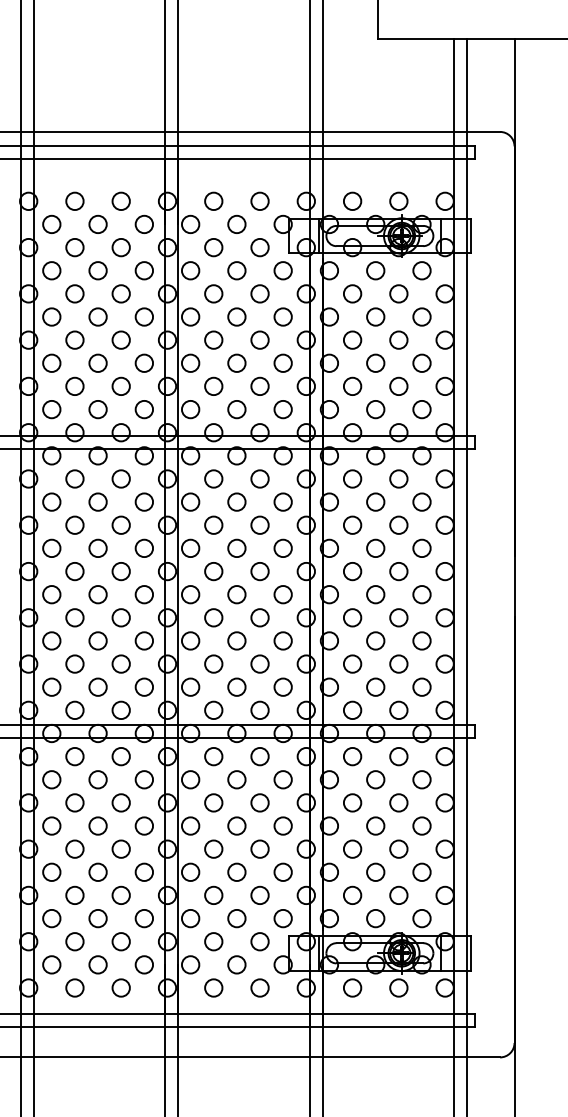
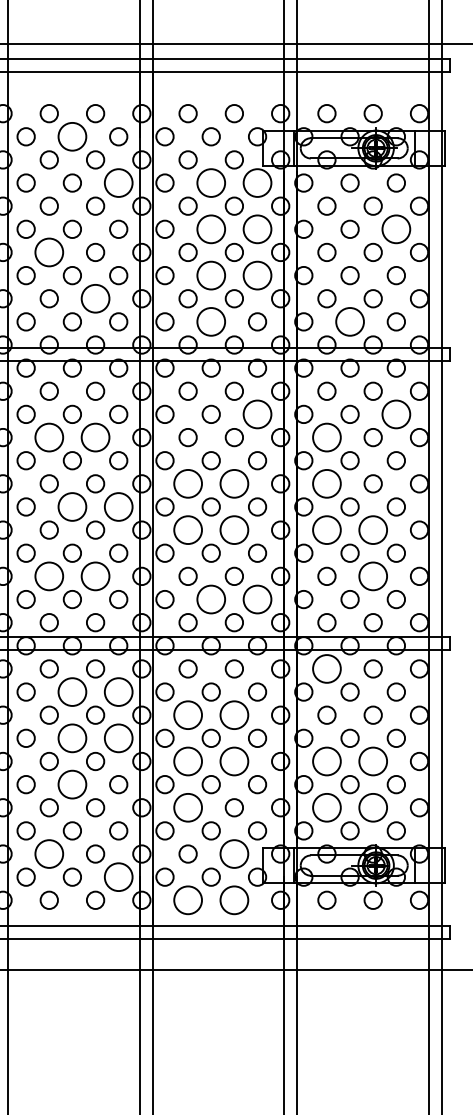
circle: (97, 224) -> (71, 136), size x1.6
circle: (144, 270) -> (118, 182), size x1.6
circle: (236, 270) -> (210, 182), size x1.6
circle: (282, 270) -> (256, 182), size x1.6
circle: (236, 316) -> (210, 228), size x1.6
circle: (282, 316) -> (256, 228), size x1.6
circle: (421, 316) -> (395, 228), size x1.6
circle: (74, 339) -> (48, 251), size x1.6
circle: (236, 362) -> (210, 274), size x1.6
circle: (282, 362) -> (256, 274), size x1.6
circle: (120, 386) -> (94, 298), size x1.6
circle: (236, 409) -> (210, 321), size x1.6
circle: (375, 409) -> (349, 321), size x1.6
circle: (282, 501) -> (256, 413), size x1.6
circle: (421, 501) -> (395, 413), size x1.6
circle: (74, 524) -> (48, 436), size x1.6
circle: (120, 524) -> (94, 436), size x1.6
circle: (352, 524) -> (326, 436), size x1.6
circle: (213, 571) -> (187, 483), size x1.6
circle: (259, 571) -> (233, 483), size x1.6
circle: (352, 571) -> (326, 483), size x1.6
circle: (97, 594) -> (71, 506), size x1.6
circle: (144, 594) -> (118, 506), size x1.6
circle: (213, 617) -> (187, 529), size x1.6
circle: (259, 617) -> (233, 529), size x1.6
circle: (352, 617) -> (326, 529), size x1.6
circle: (398, 617) -> (372, 529), size x1.6
circle: (74, 663) -> (48, 575), size x1.6
circle: (120, 663) -> (94, 575), size x1.6
circle: (398, 663) -> (372, 575), size x1.6
circle: (236, 686) -> (210, 598), size x1.6
circle: (282, 686) -> (256, 598), size x1.6
circle: (352, 756) -> (326, 668), size x1.6
circle: (97, 779) -> (71, 691), size x1.6
circle: (144, 779) -> (118, 691), size x1.6
circle: (213, 802) -> (187, 714), size x1.6
circle: (259, 802) -> (233, 714), size x1.6
circle: (97, 825) -> (71, 737), size x1.6
circle: (144, 825) -> (118, 737), size x1.6
circle: (213, 848) -> (187, 760), size x1.6
circle: (259, 848) -> (233, 760), size x1.6
circle: (352, 848) -> (326, 760), size x1.6
circle: (398, 848) -> (372, 760), size x1.6
circle: (97, 871) -> (71, 783), size x1.6
circle: (213, 895) -> (187, 807), size x1.6
circle: (352, 895) -> (326, 807), size x1.6
circle: (398, 895) -> (372, 807), size x1.6
circle: (74, 941) -> (48, 853), size x1.6
circle: (259, 941) -> (233, 853), size x1.6
circle: (144, 964) -> (118, 876), size x1.6
circle: (213, 987) -> (187, 899), size x1.6
circle: (259, 987) -> (233, 899), size x1.6

